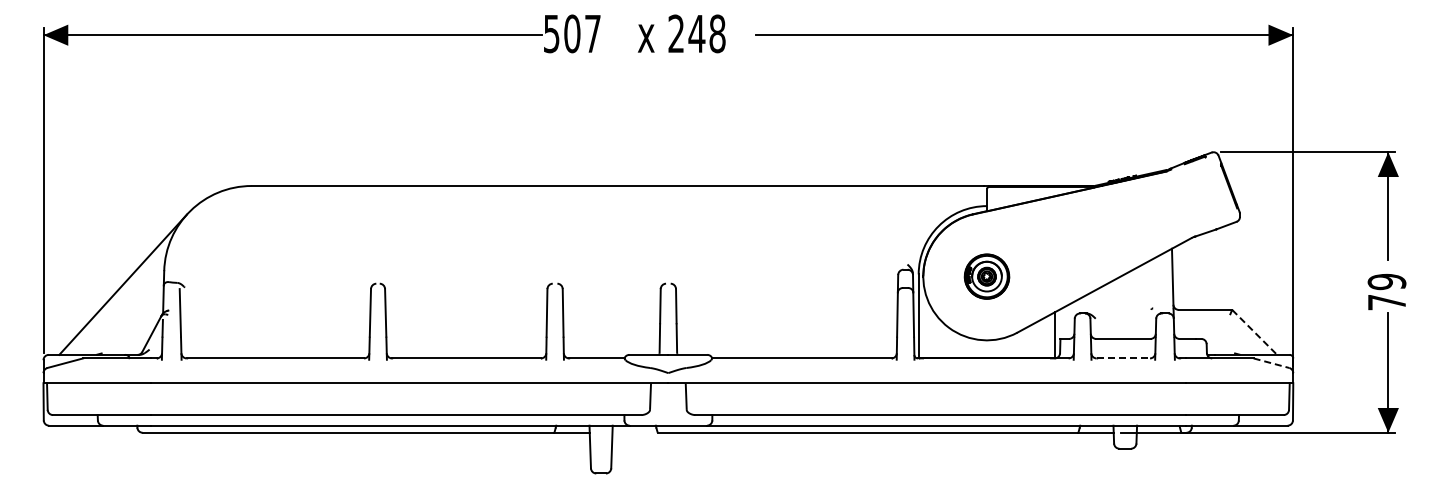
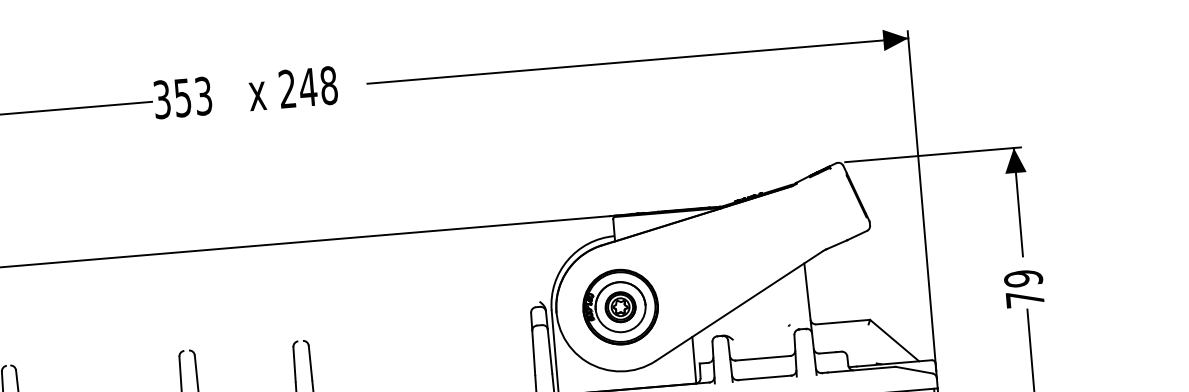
text: (572, 33) -> (183, 97), 507 -> 353
part: (986, 276) -> (620, 307), size x1.67
line: (1254, 332) -> (894, 340), dashed -> solid
line: (1123, 358) -> (764, 377), dashed -> solid
line: (1271, 363) -> (914, 370), dashed -> solid

